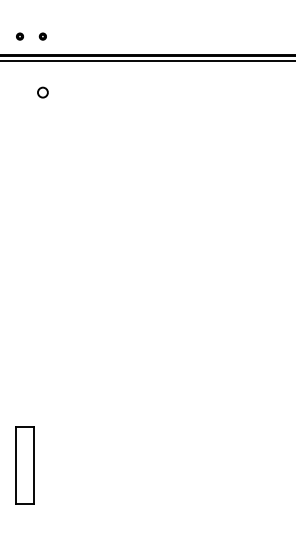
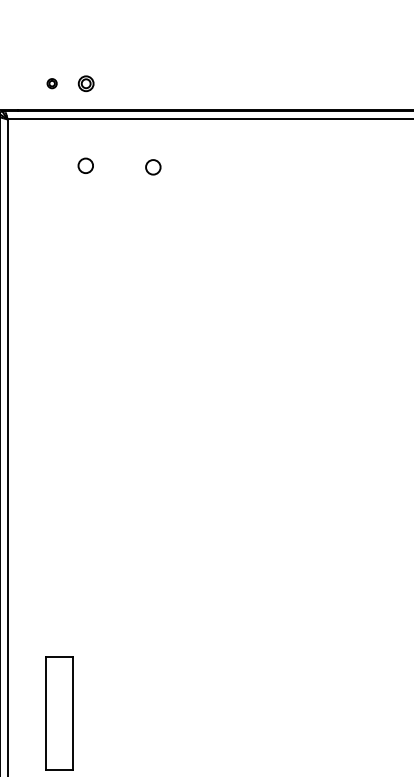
part: (42, 36) -> (85, 83), size x1.6
circle: (88, 93) -> (152, 167), added

